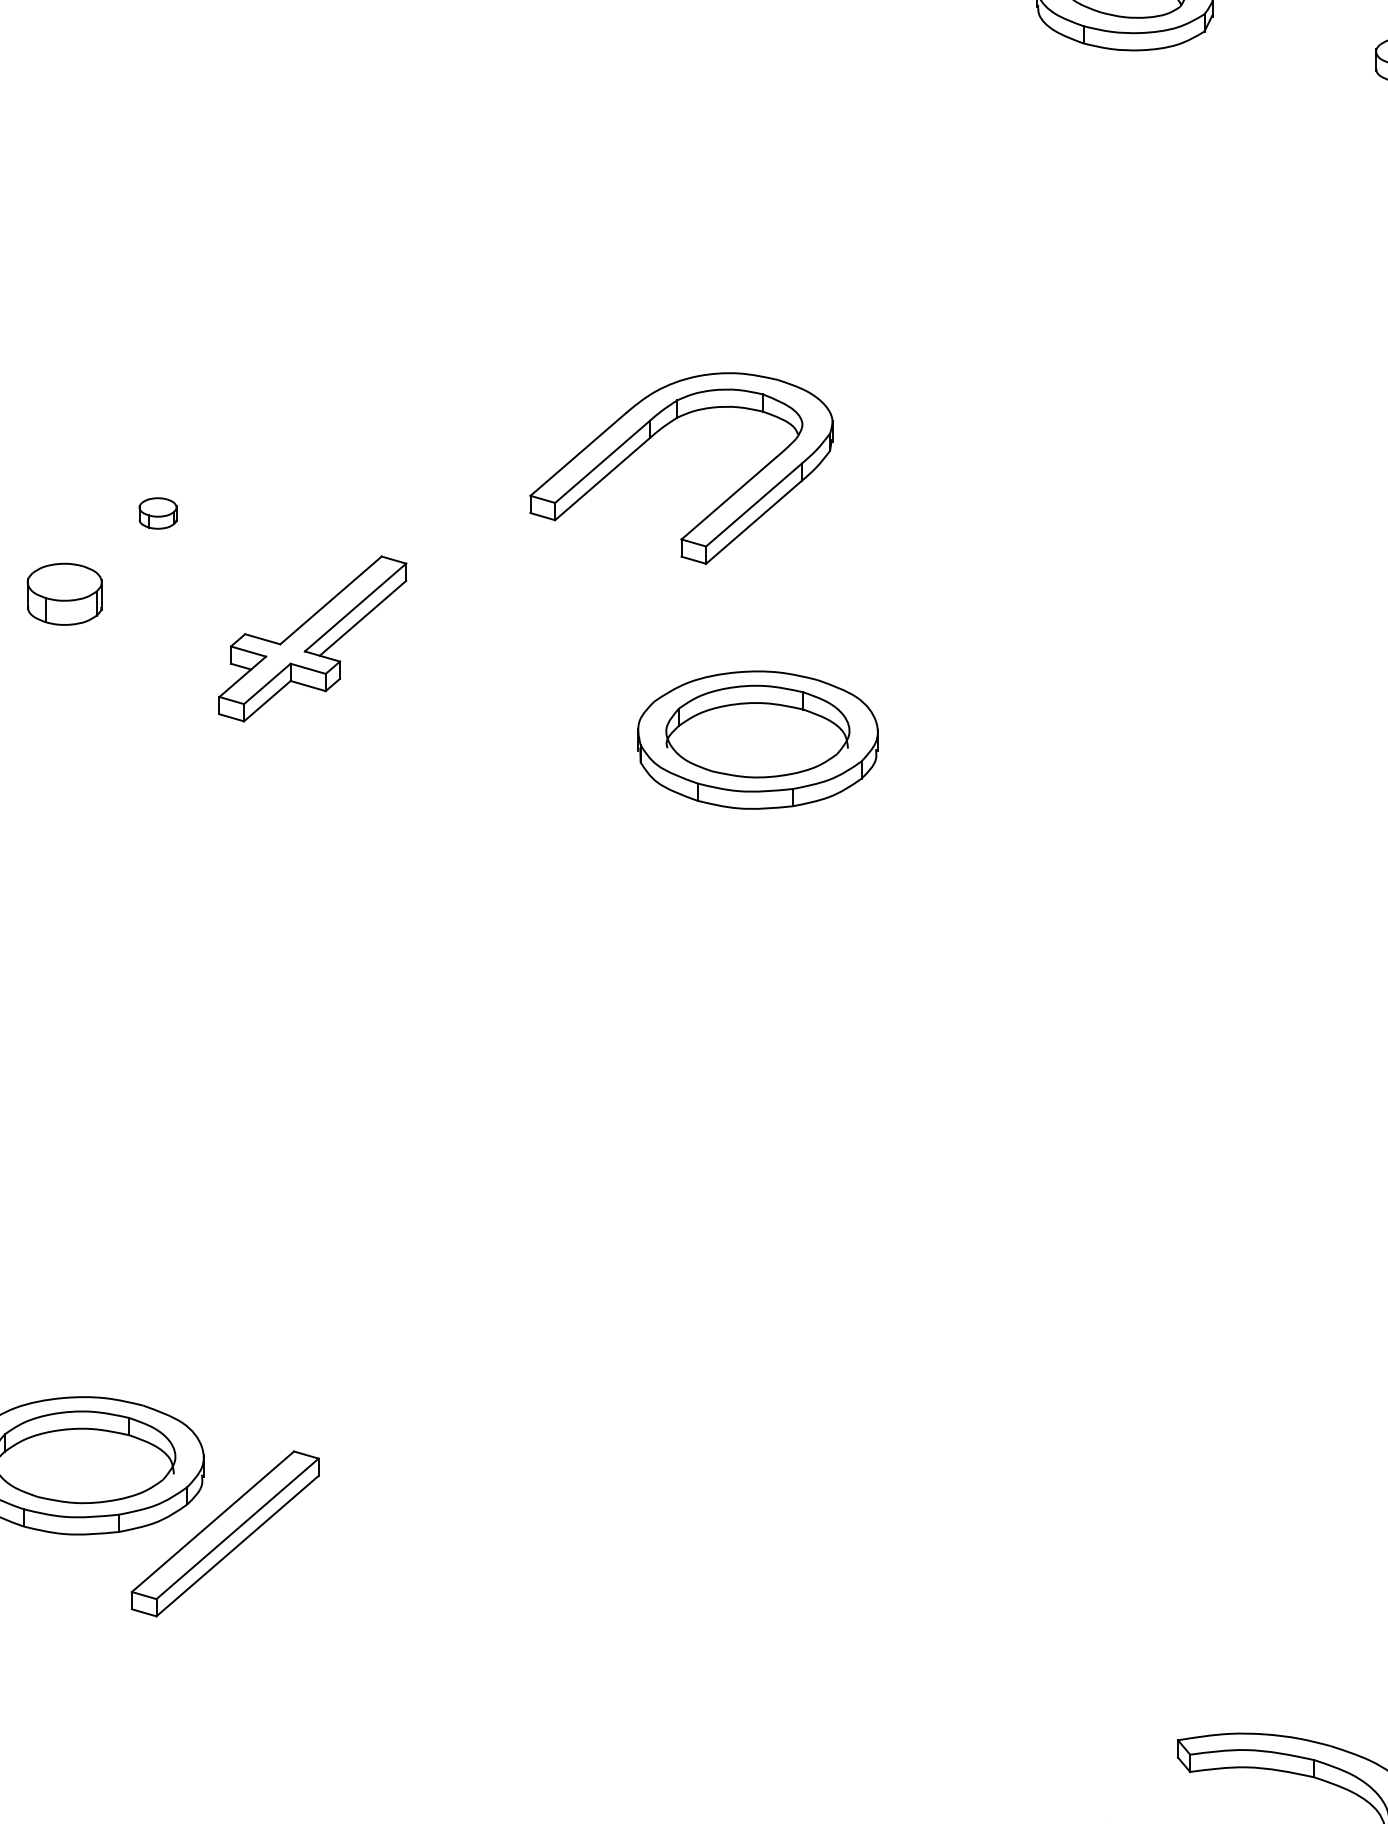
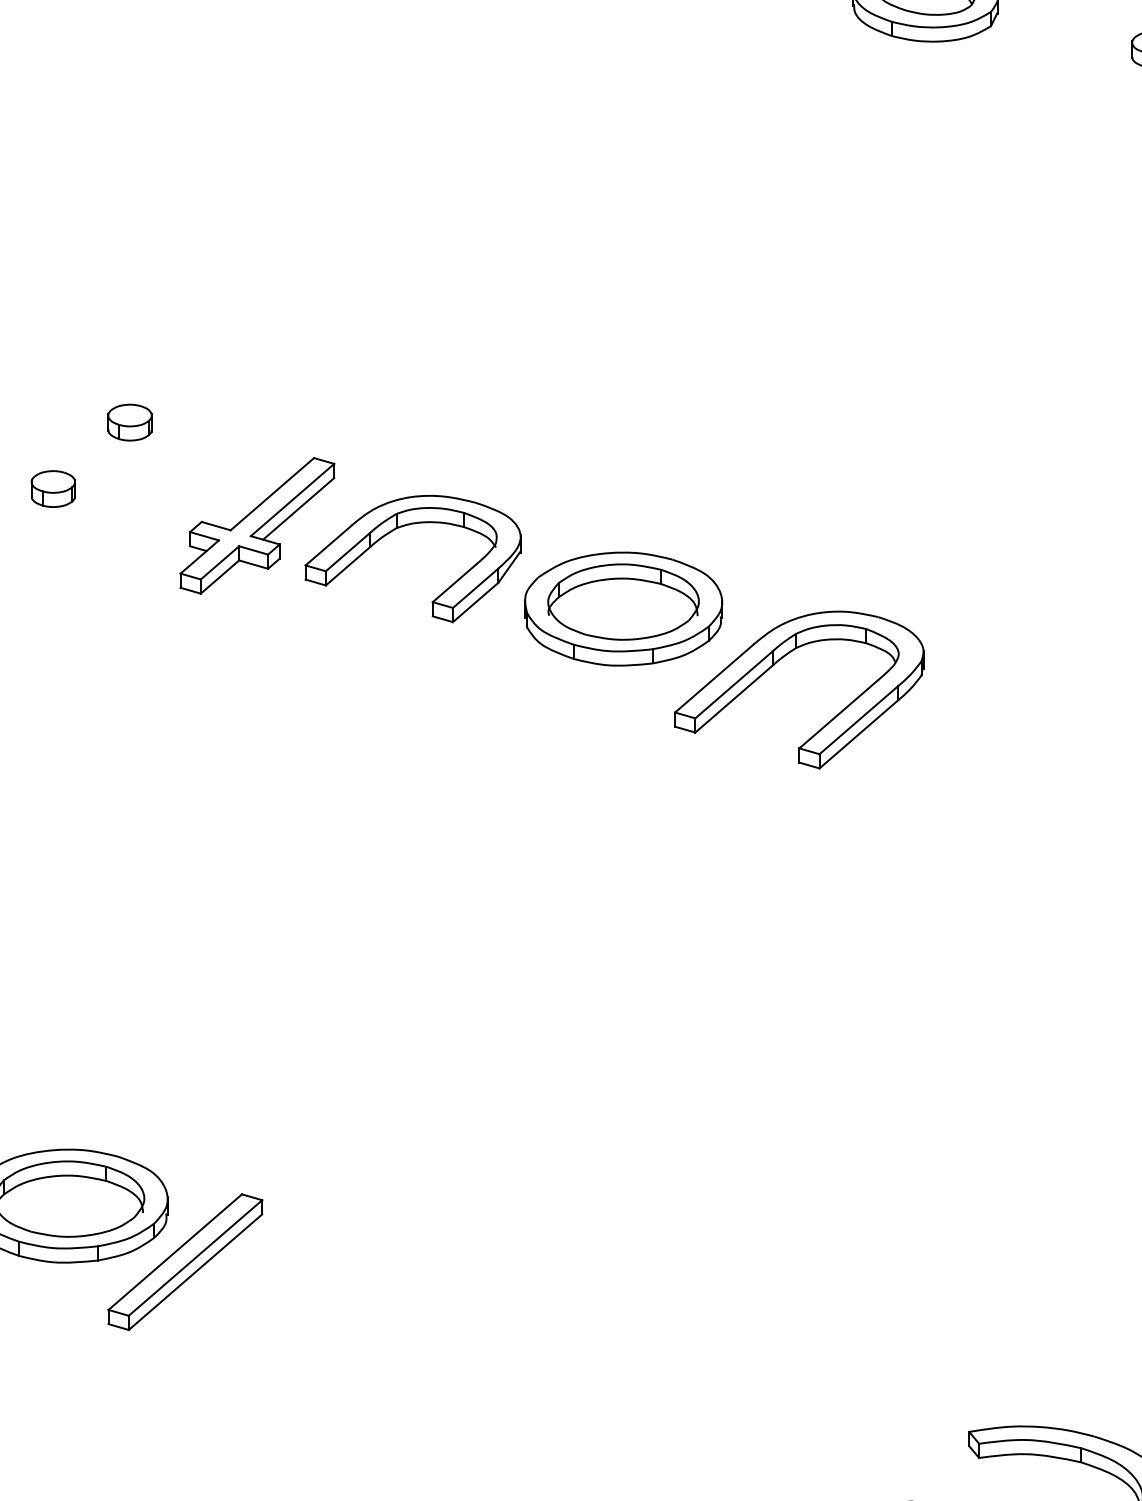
part: (651, 438) -> (774, 665), moved
part: (157, 513) -> (129, 422), size x1.43
part: (64, 593) -> (53, 488), size x0.71
part: (489, 640) -> (402, 527), added

